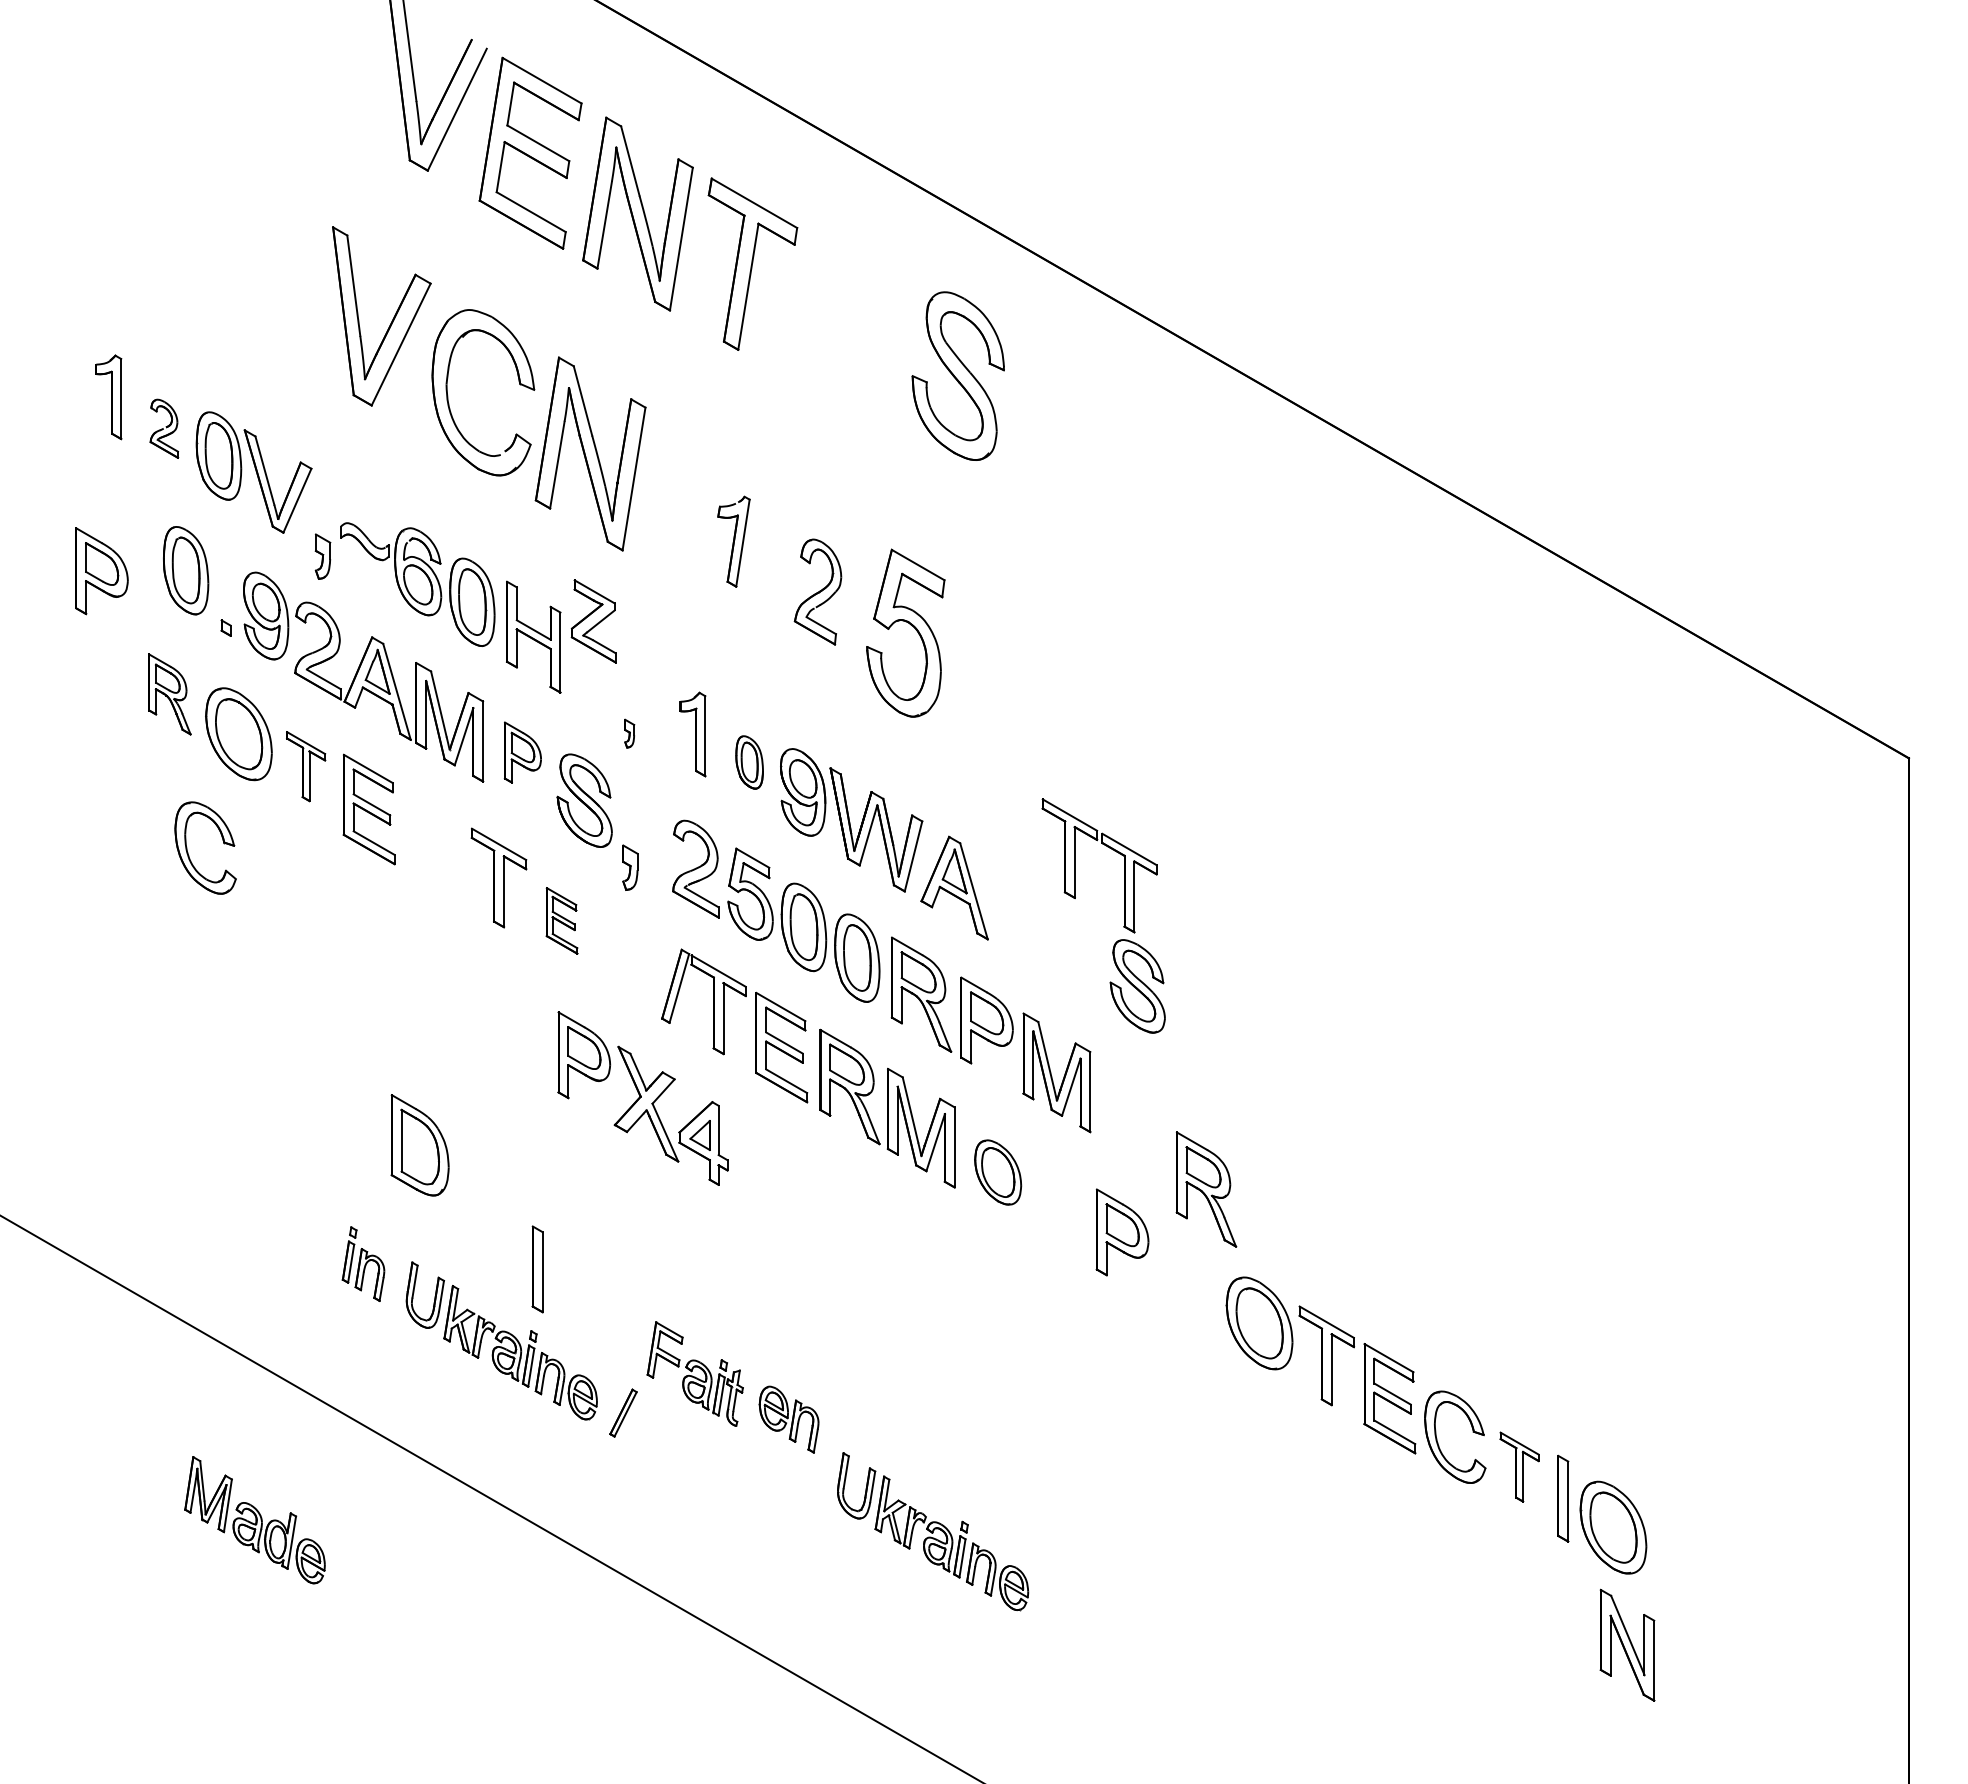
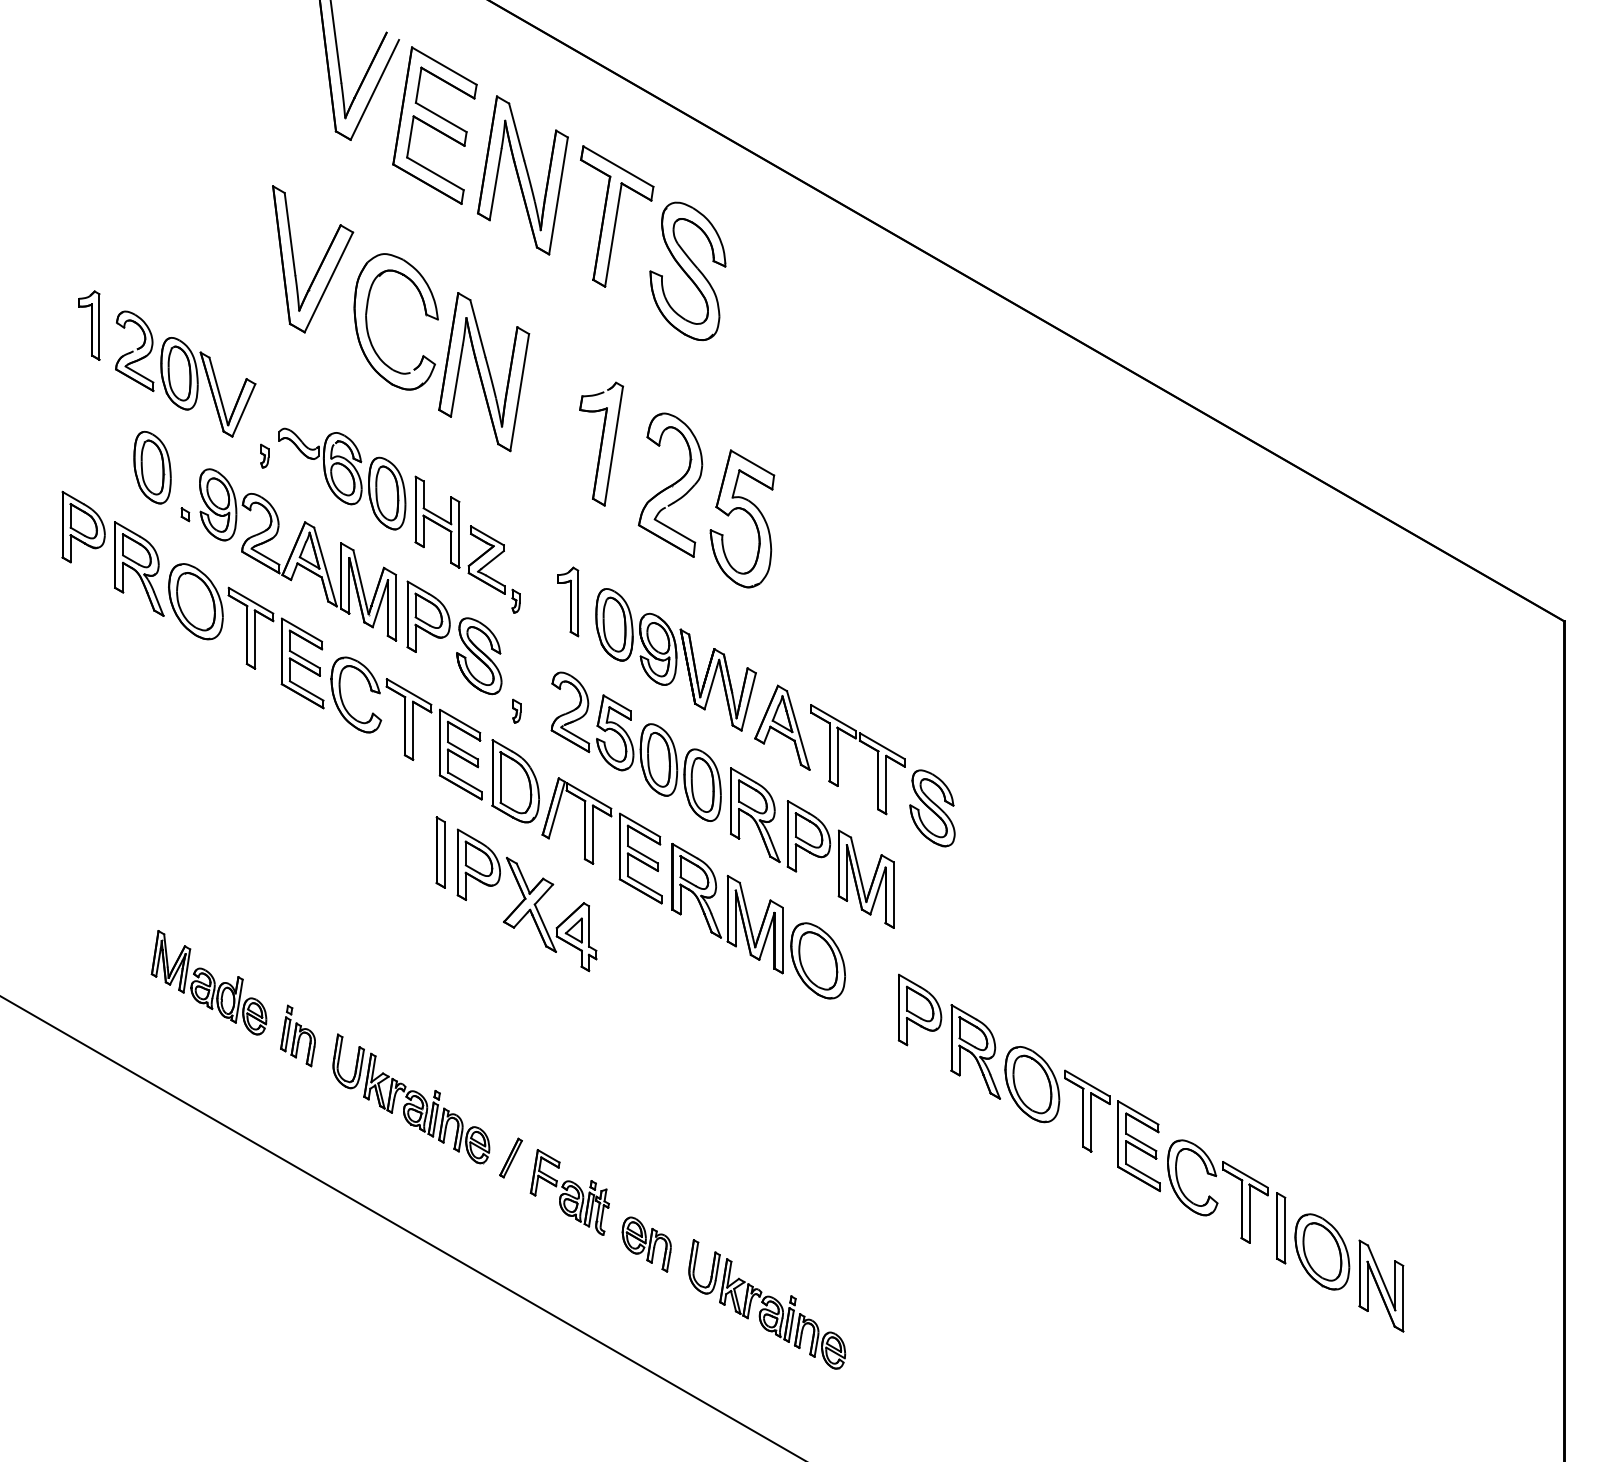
part: (957, 375) -> (687, 270), moved
part: (164, 428) -> (134, 351), size x1.67
part: (733, 541) -> (601, 443), size x1.67
part: (322, 556) -> (264, 456), size x0.62
part: (101, 571) -> (83, 527), moved
part: (817, 591) -> (670, 484), size x1.67
part: (593, 621) -> (486, 560), moved
part: (169, 694) -> (139, 569), size x1.43
part: (522, 752) -> (428, 616), size x1.43
part: (749, 762) -> (614, 624), size x1.67
part: (305, 766) -> (250, 628), size x1.43
part: (1107, 847) -> (864, 744), moved
part: (188, 852) -> (342, 698), moved
part: (630, 867) -> (516, 710), size x0.62
part: (561, 920) -> (460, 754), size x1.67
part: (419, 1145) -> (515, 781), moved
part: (997, 1172) -> (817, 960), size x1.43
part: (1206, 1189) -> (975, 1051), moved
part: (537, 1269) -> (440, 852), moved
part: (694, 1373) -> (569, 1191), moved
part: (788, 1419) -> (646, 1244), moved
part: (1519, 1466) -> (1245, 1201), size x1.43
part: (254, 1520) -> (208, 982), moved
part: (933, 1531) -> (767, 1304), moved
part: (1627, 1644) -> (1381, 1285), moved

